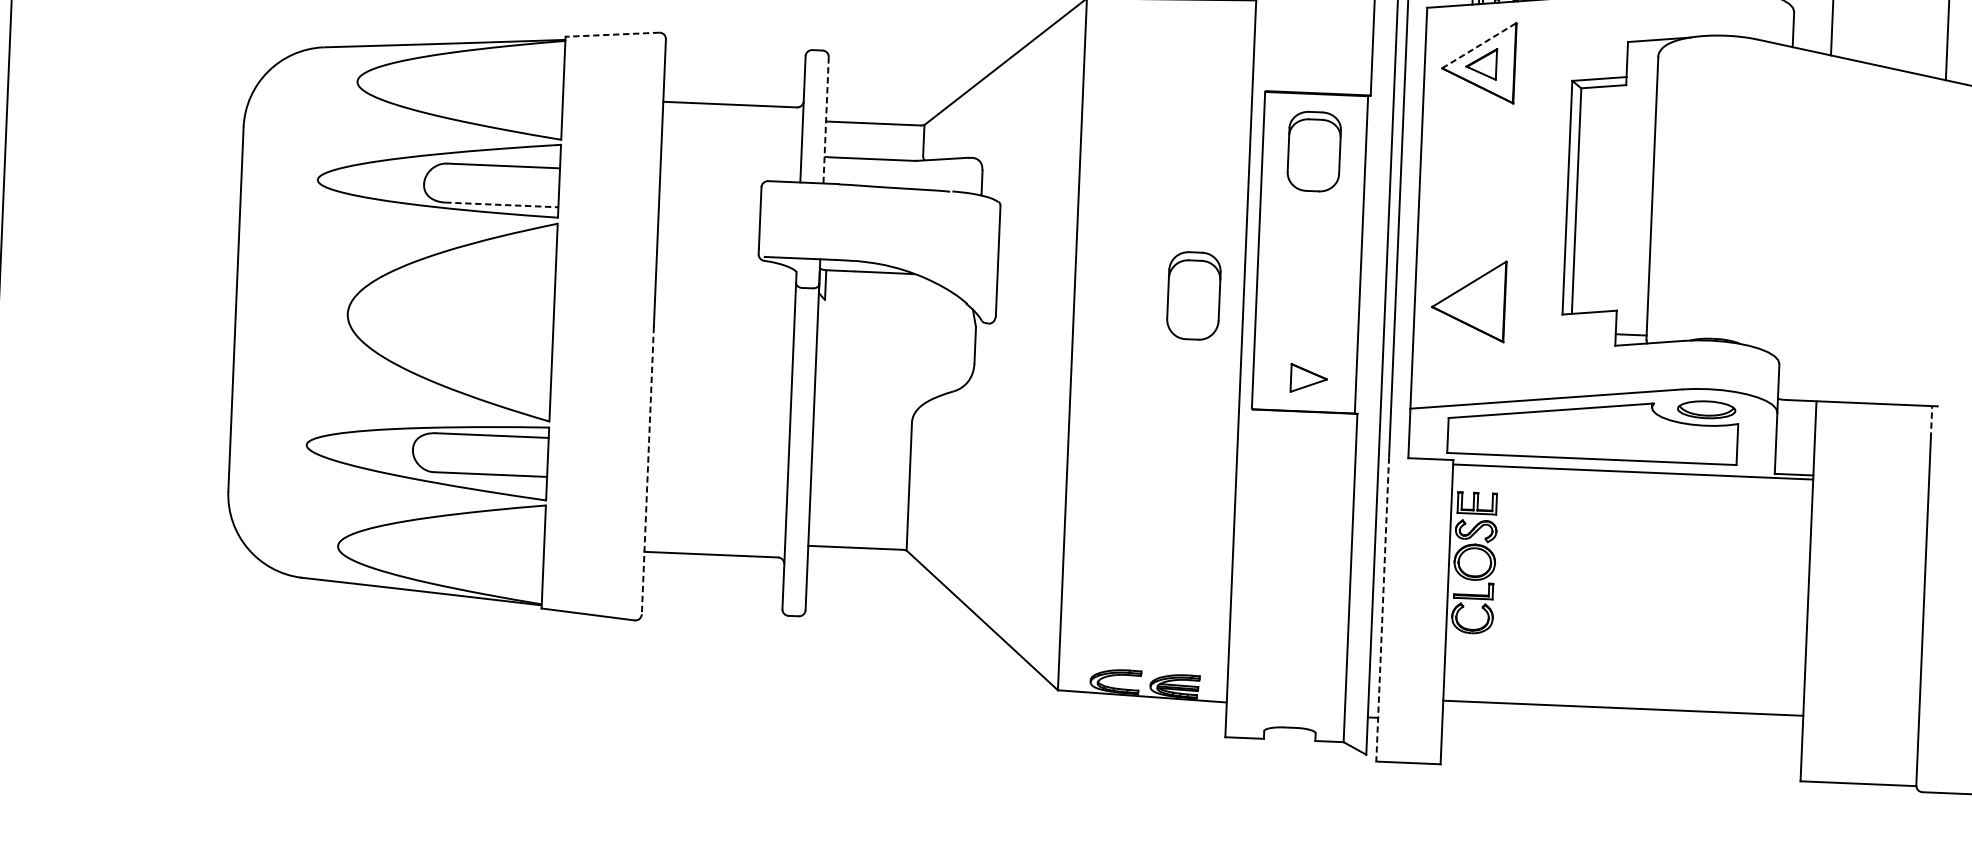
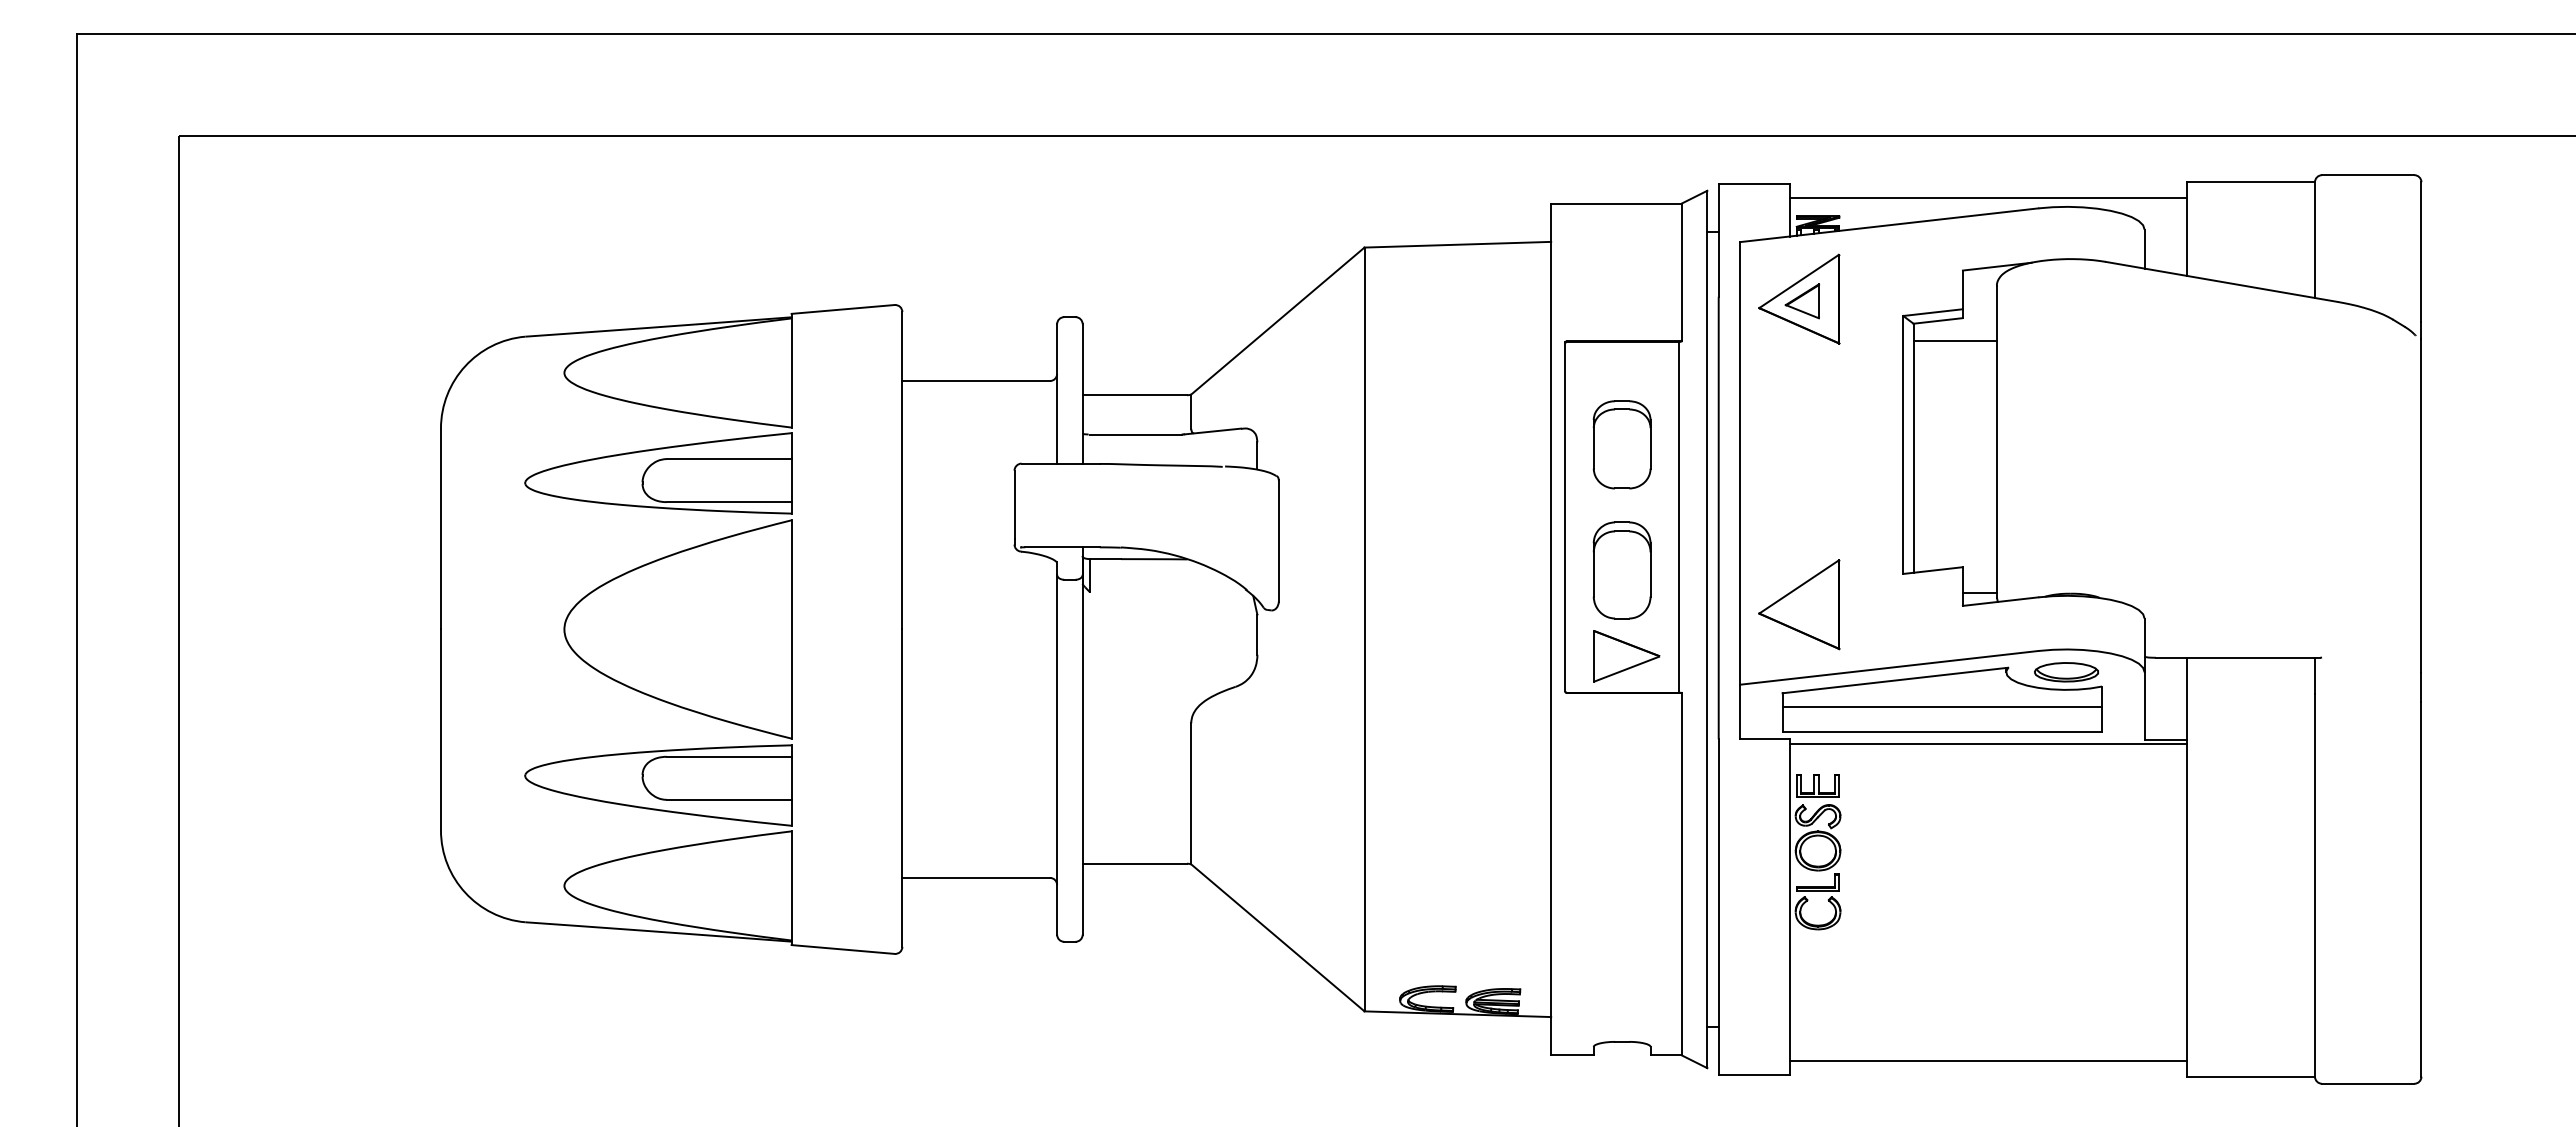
line: (612, 34) -> (843, 309), dashed -> solid
line: (1479, 45) -> (1799, 281), dashed -> solid
line: (1617, 105) -> (1954, 341), added
line: (825, 119) -> (1082, 393), dashed -> solid
part: (1313, 151) -> (1621, 444), moved
line: (502, 205) -> (729, 502), dashed -> solid
part: (1193, 295) -> (1621, 570), moved
part: (1468, 300) -> (1799, 604), moved
part: (1308, 378) -> (1626, 656), size x1.67
line: (1931, 422) -> (2314, 675), dashed -> solid
line: (1592, 436) -> (1942, 707), added
line: (647, 470) -> (902, 788), dashed -> solid
line: (1382, 609) -> (1718, 907), dashed -> solid
line: (1623, 708) -> (1988, 1061), moved

